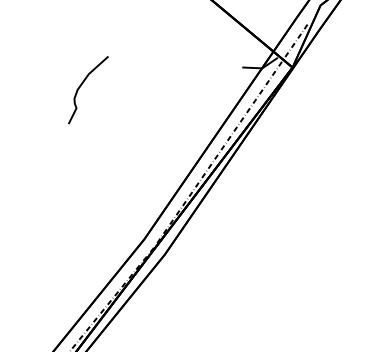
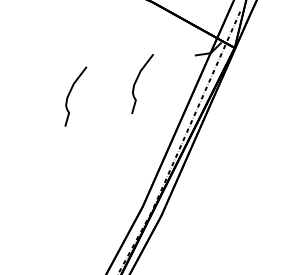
curve: (165, 86) -> (136, 82), added

